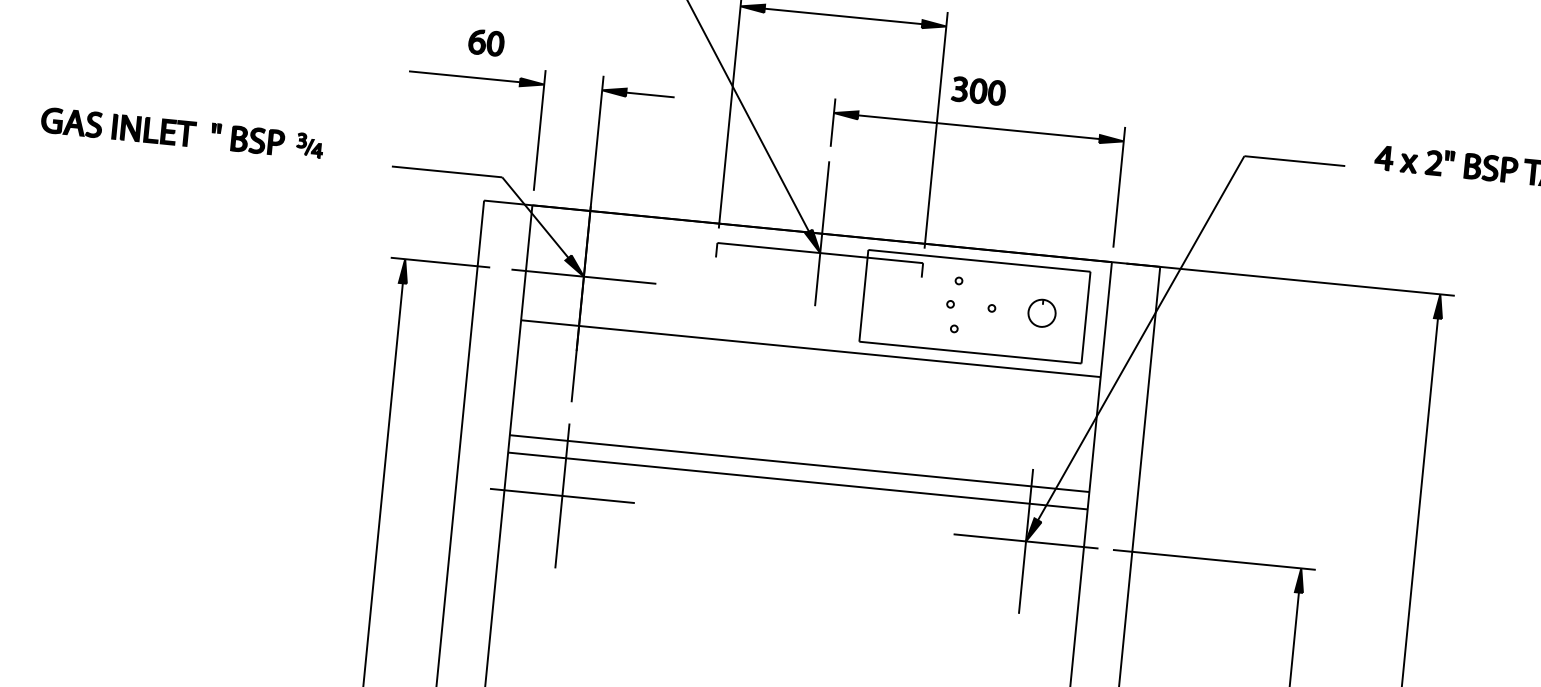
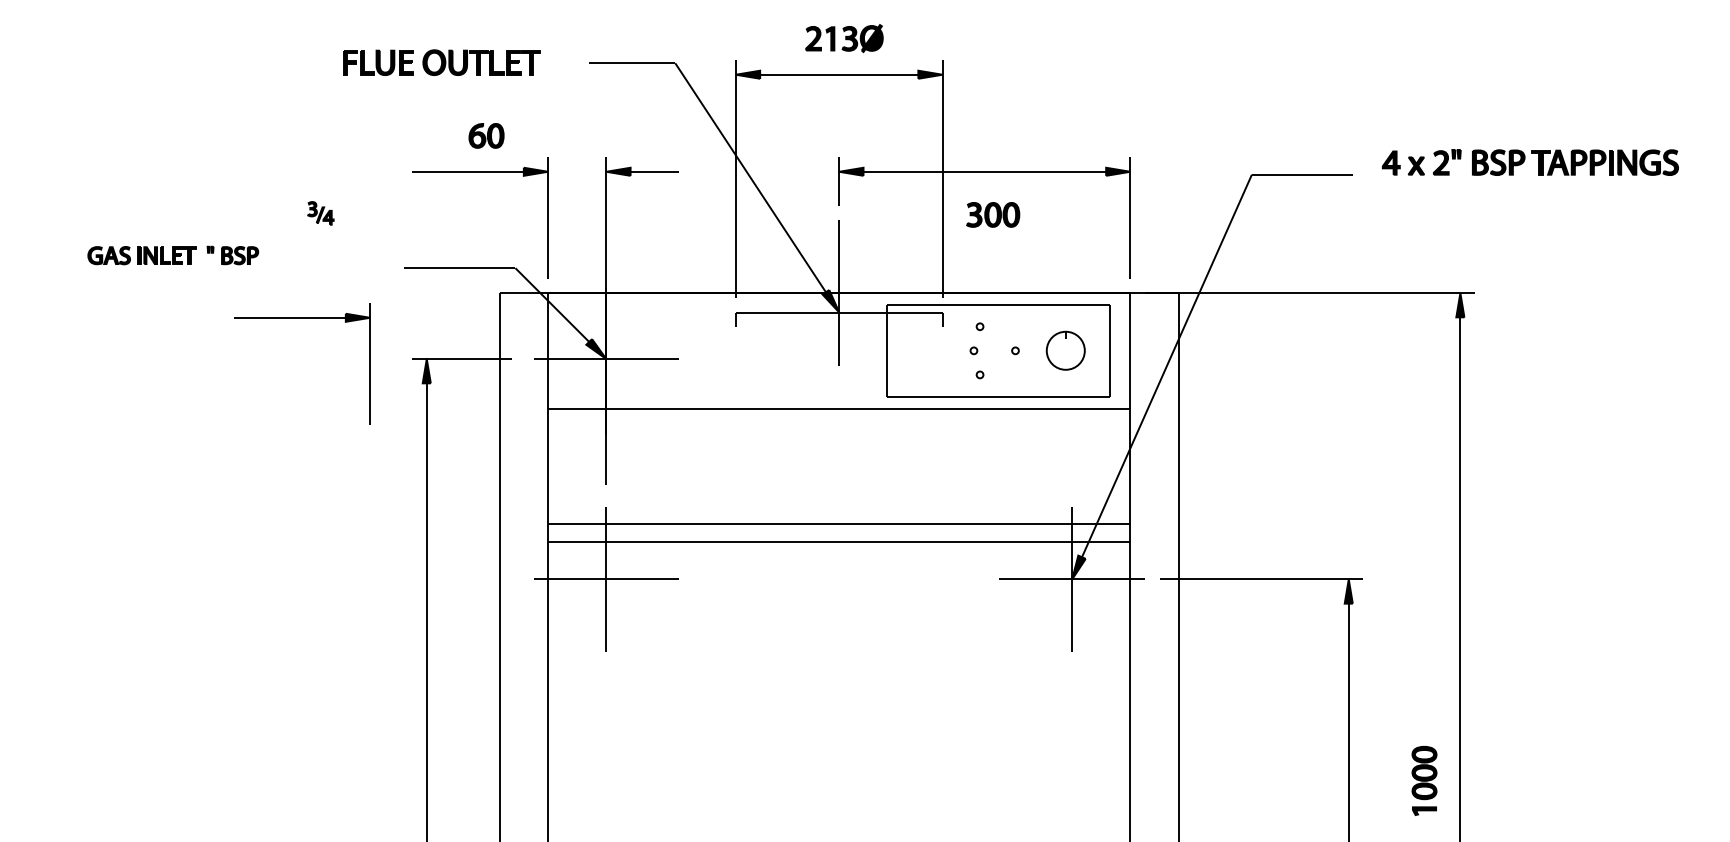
part: (979, 90) -> (993, 214), moved
part: (163, 131) -> (173, 255), size x0.7
part: (309, 145) -> (320, 213), moved
part: (285, 206) -> (302, 318), added
part: (1041, 312) -> (1065, 350), size x1.4

